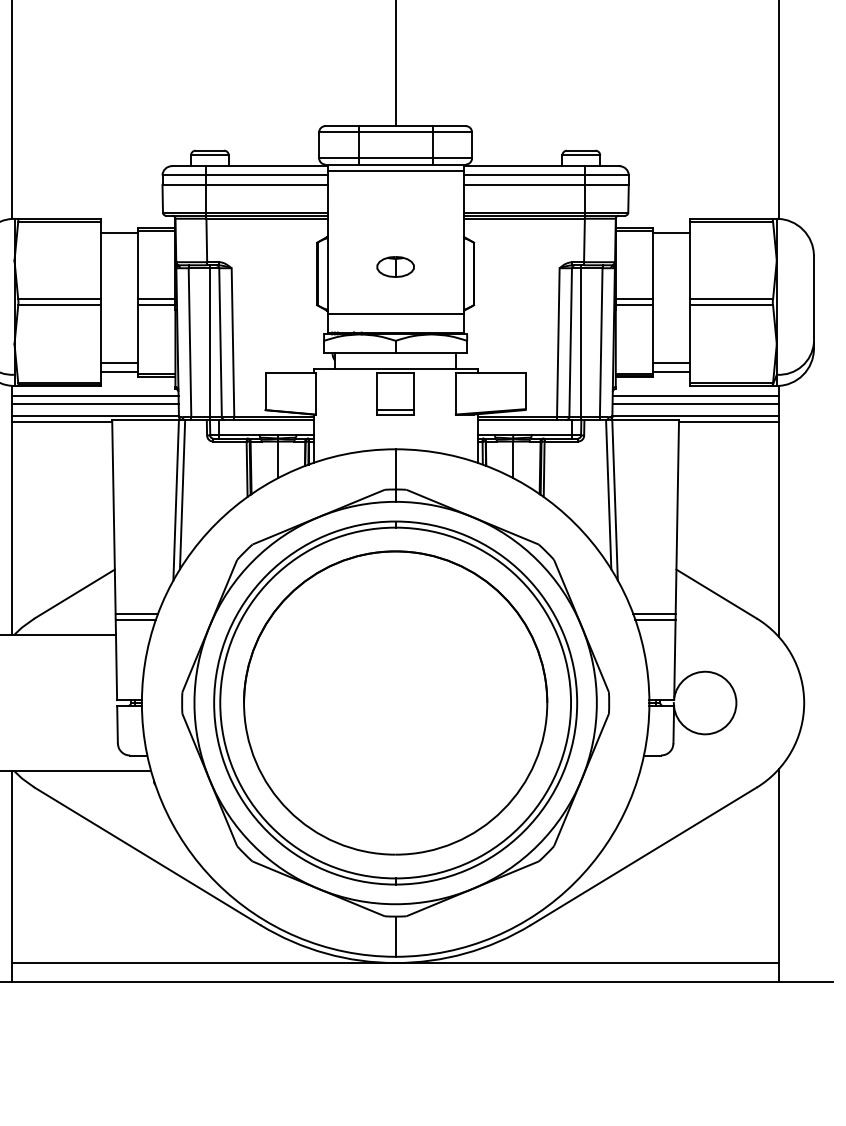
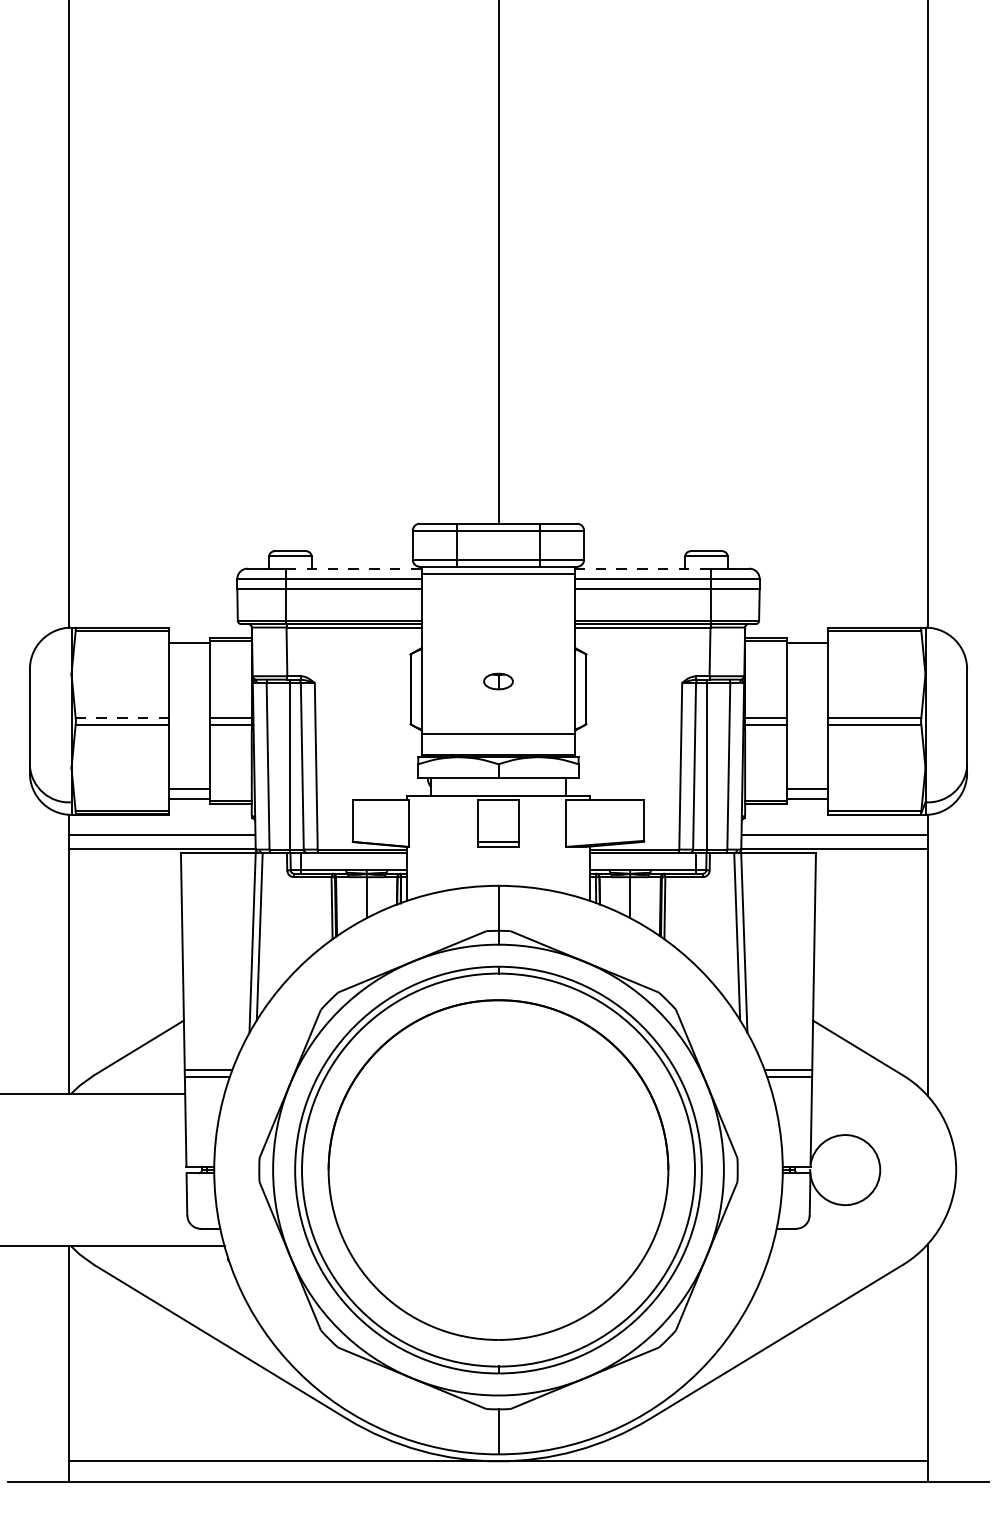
line: (267, 166) -> (354, 568), solid -> dashed
line: (525, 166) -> (643, 568), solid -> dashed
part: (395, 266) -> (498, 681), size x0.7
line: (60, 299) -> (122, 717), solid -> dashed
line: (94, 396) -> (161, 826), removed
line: (695, 396) -> (834, 826), removed
line: (61, 422) -> (124, 855), removed
line: (728, 422) -> (871, 855), removed

